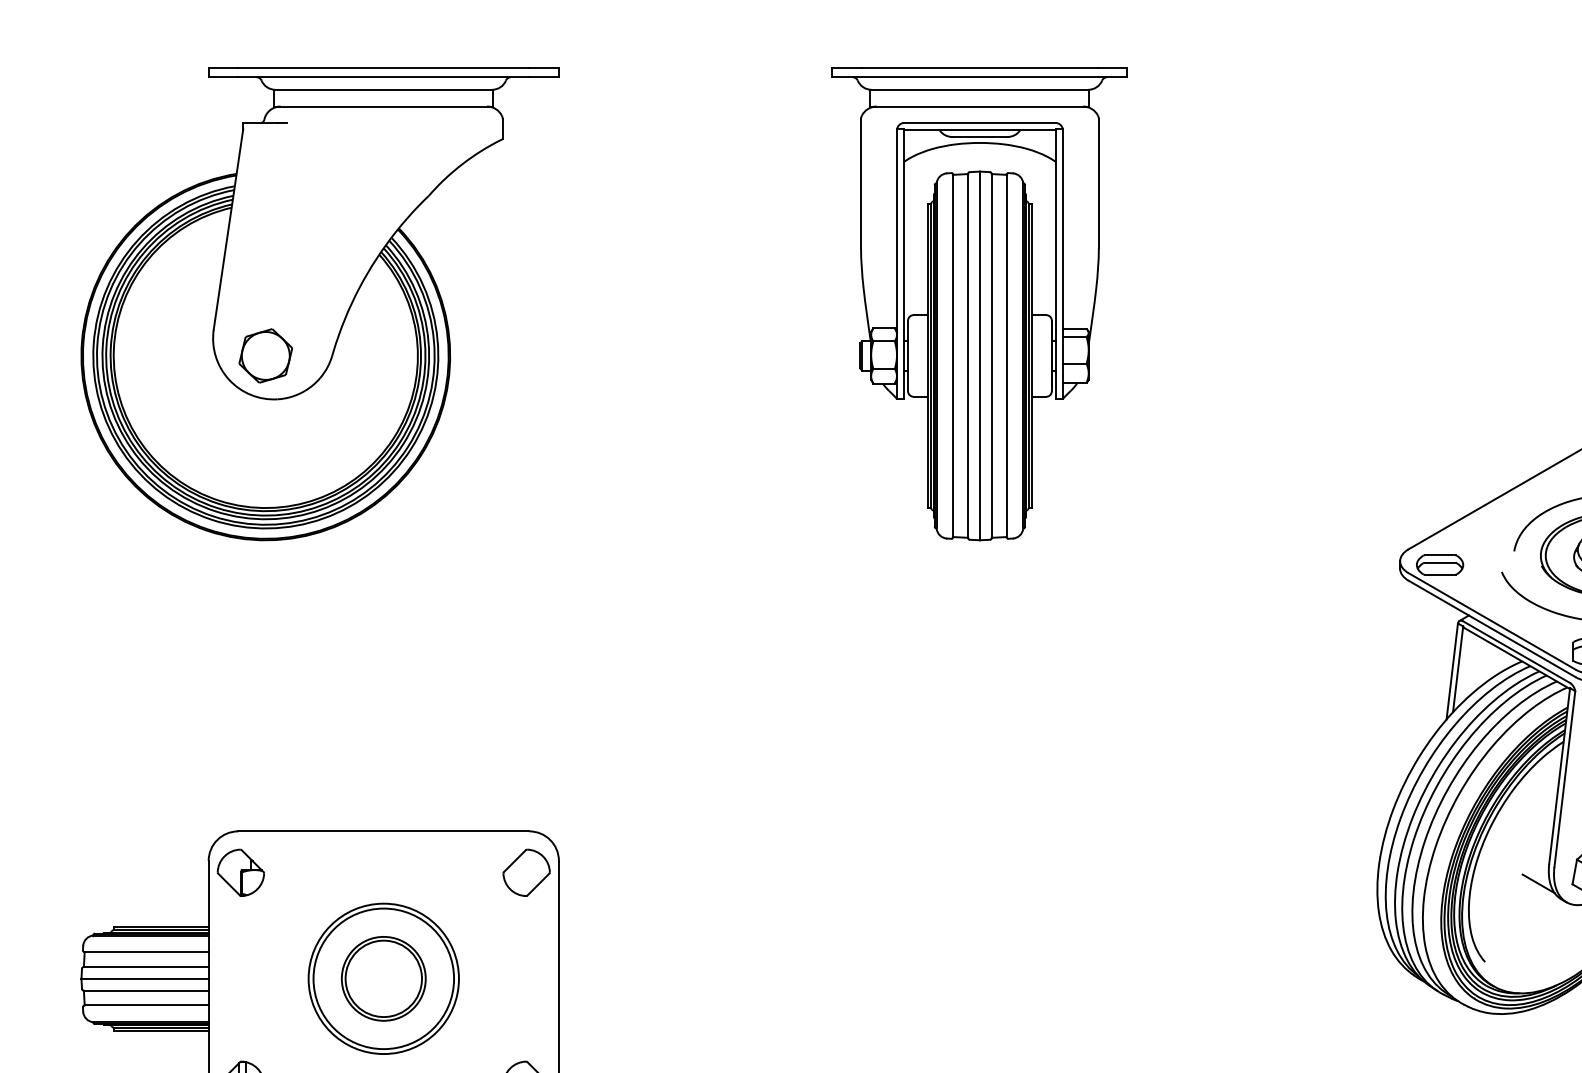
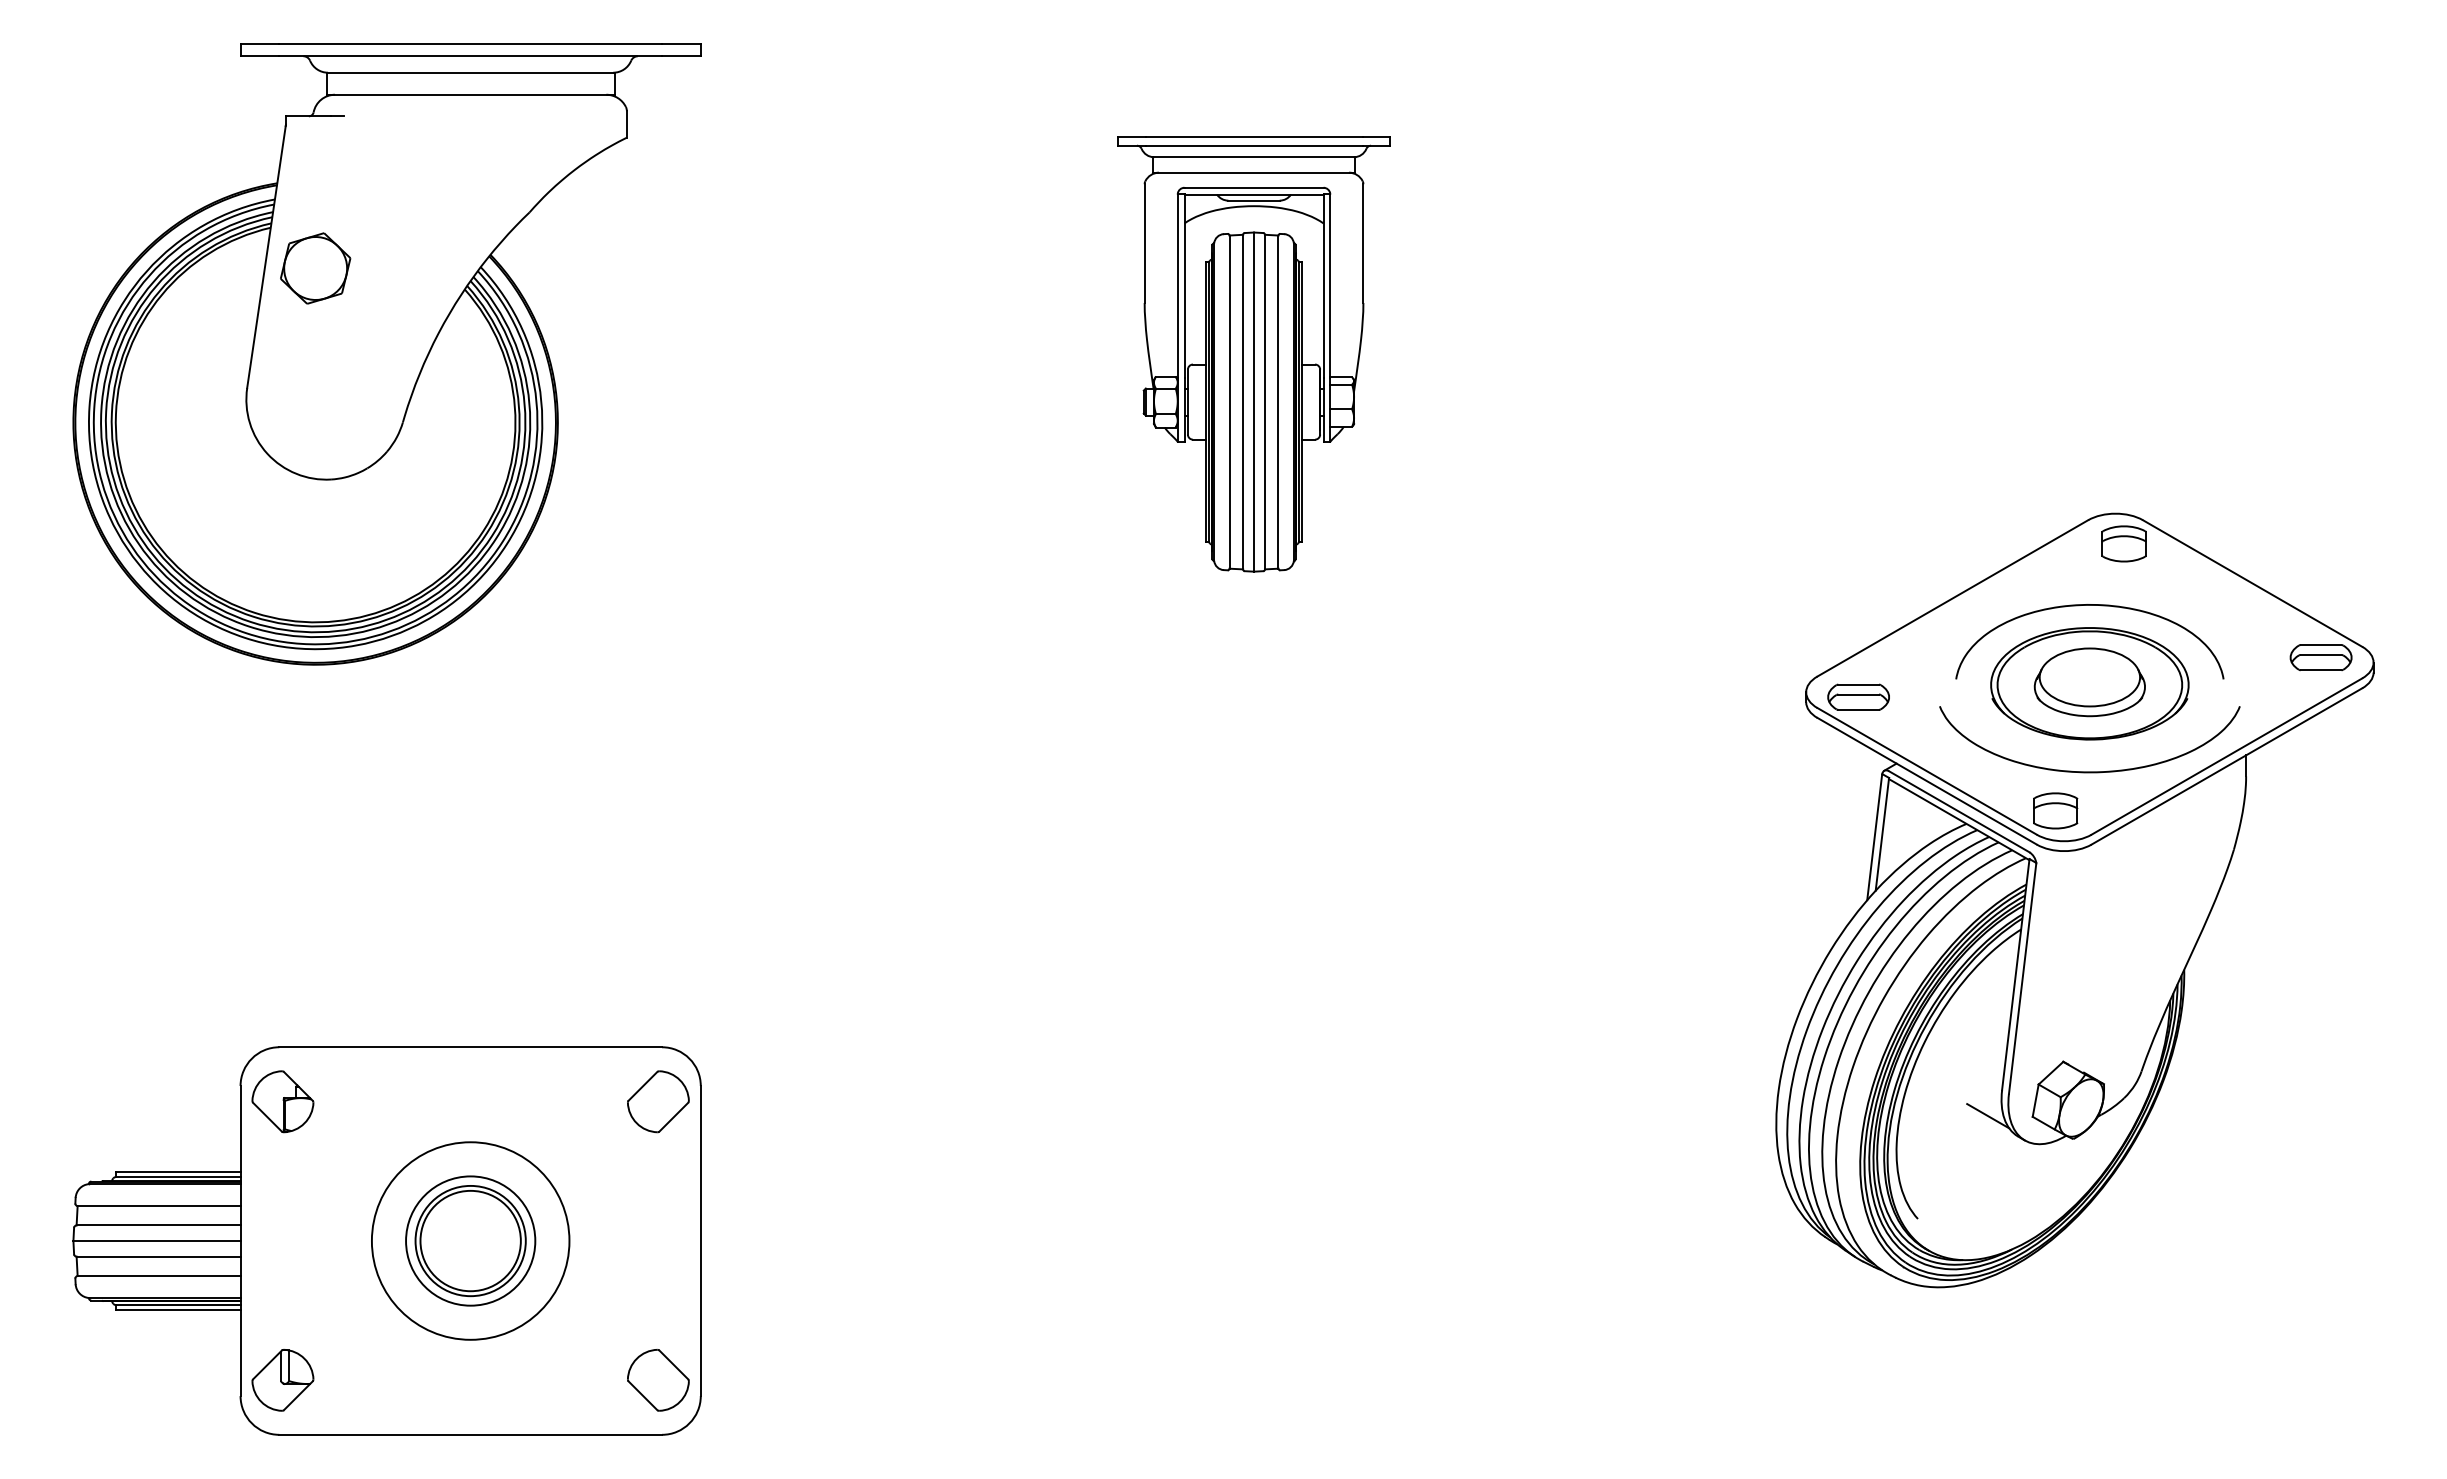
part: (979, 304) -> (1253, 354), size x0.7
part: (265, 355) -> (315, 268), moved
circle: (383, 978) -> (470, 1240), size x0.7

